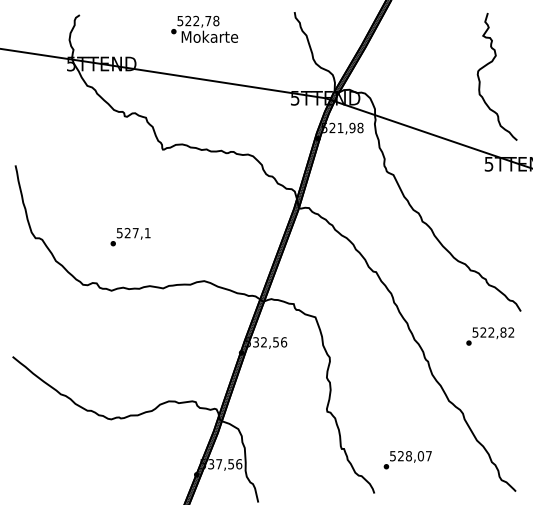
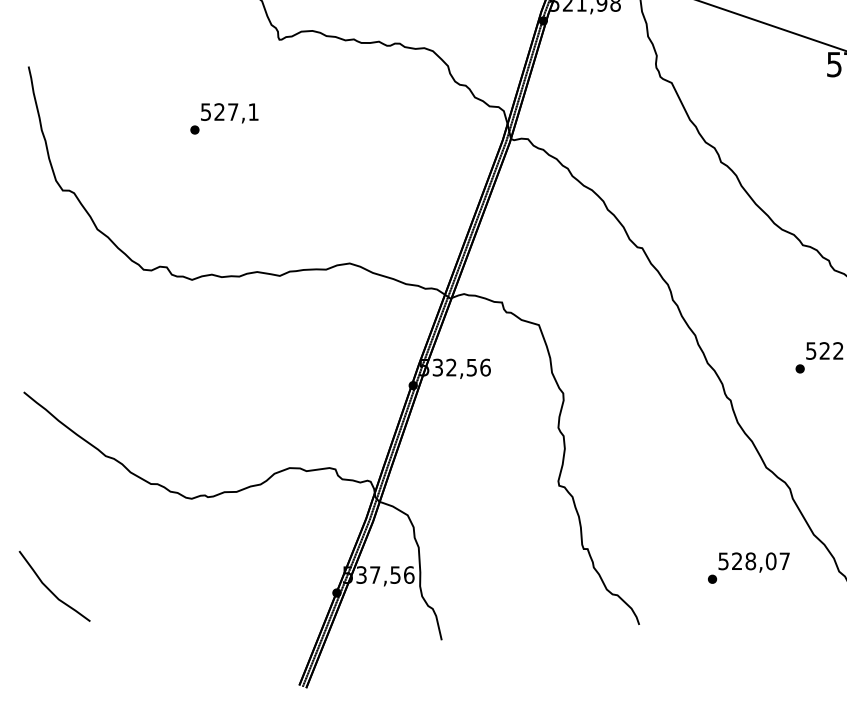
text: (130, 237) -> (224, 119), moved
text: (407, 460) -> (748, 568), moved
curve: (28, 472) -> (50, 589), added

